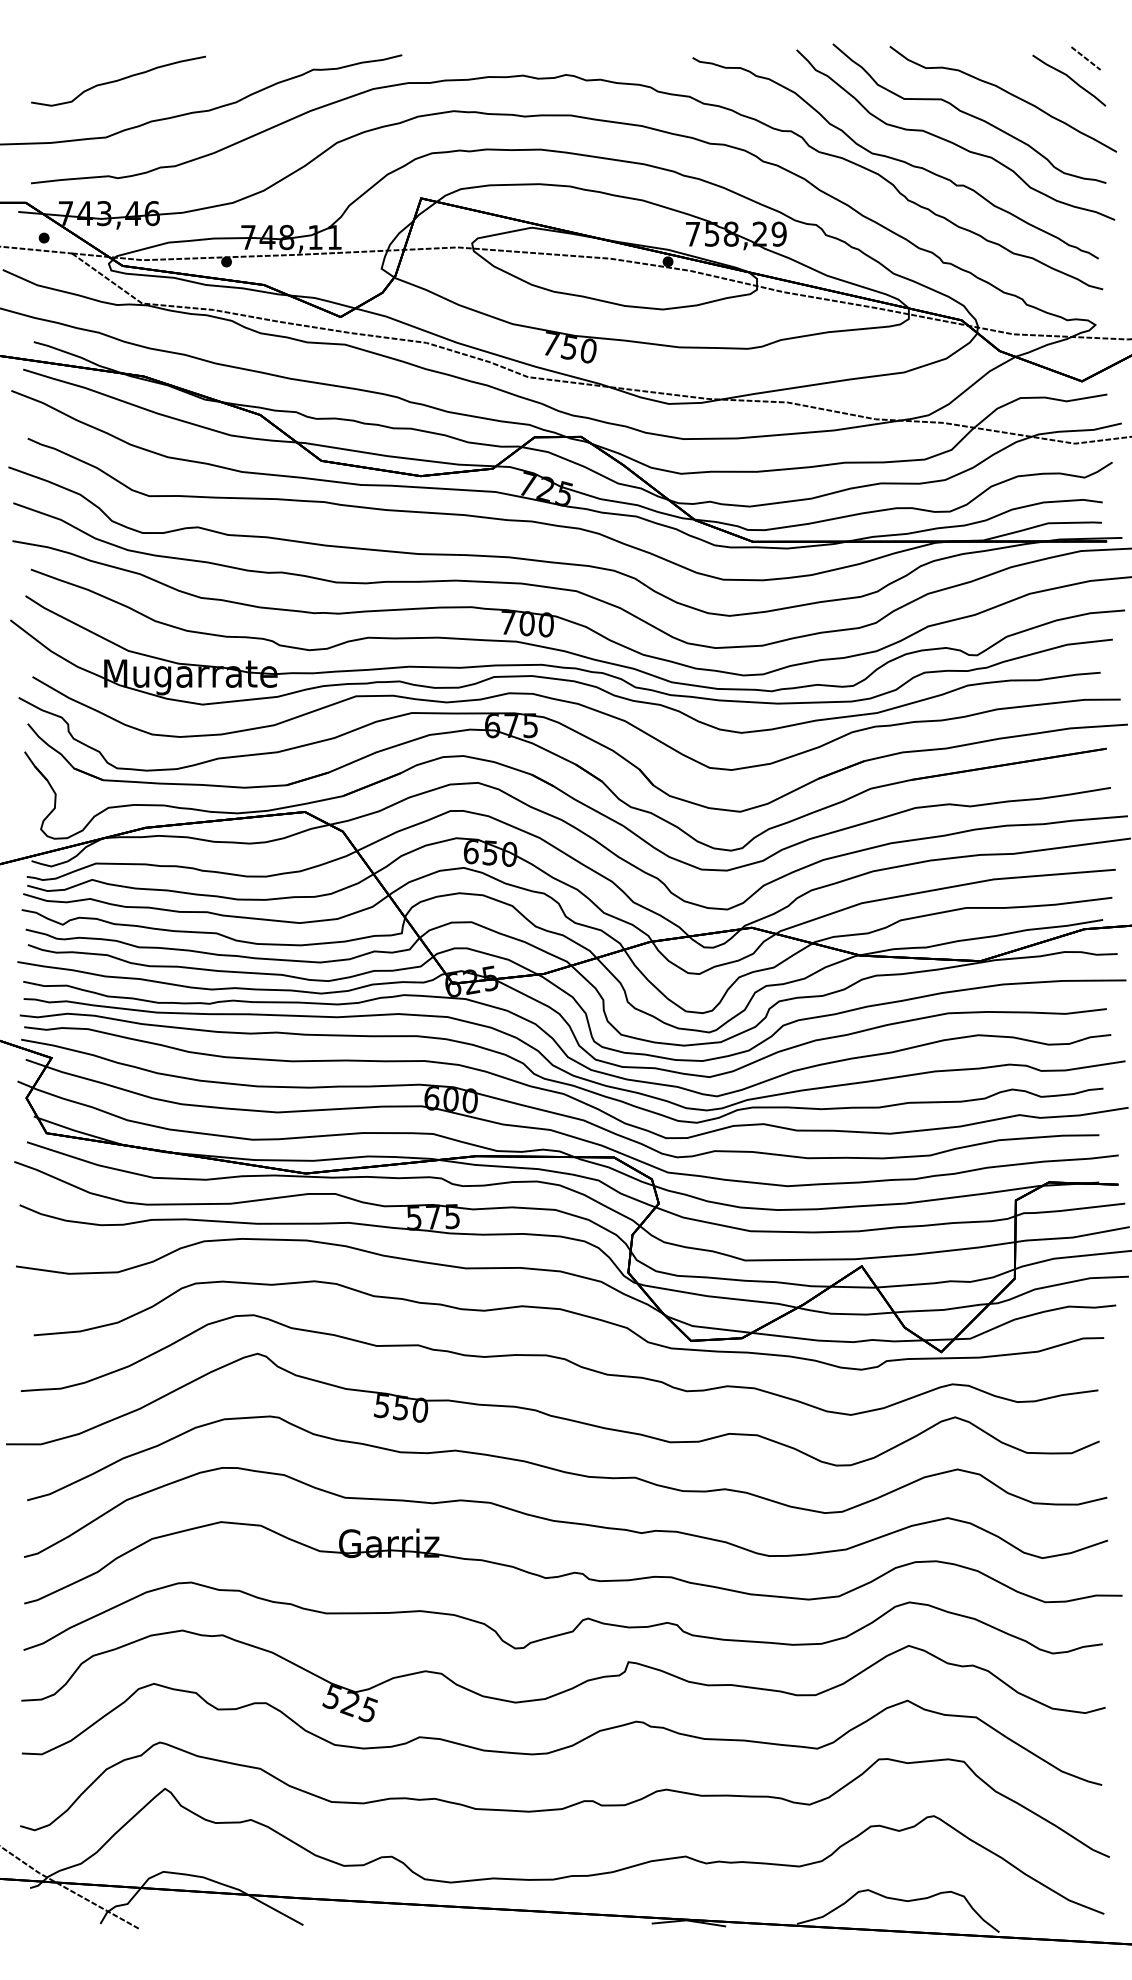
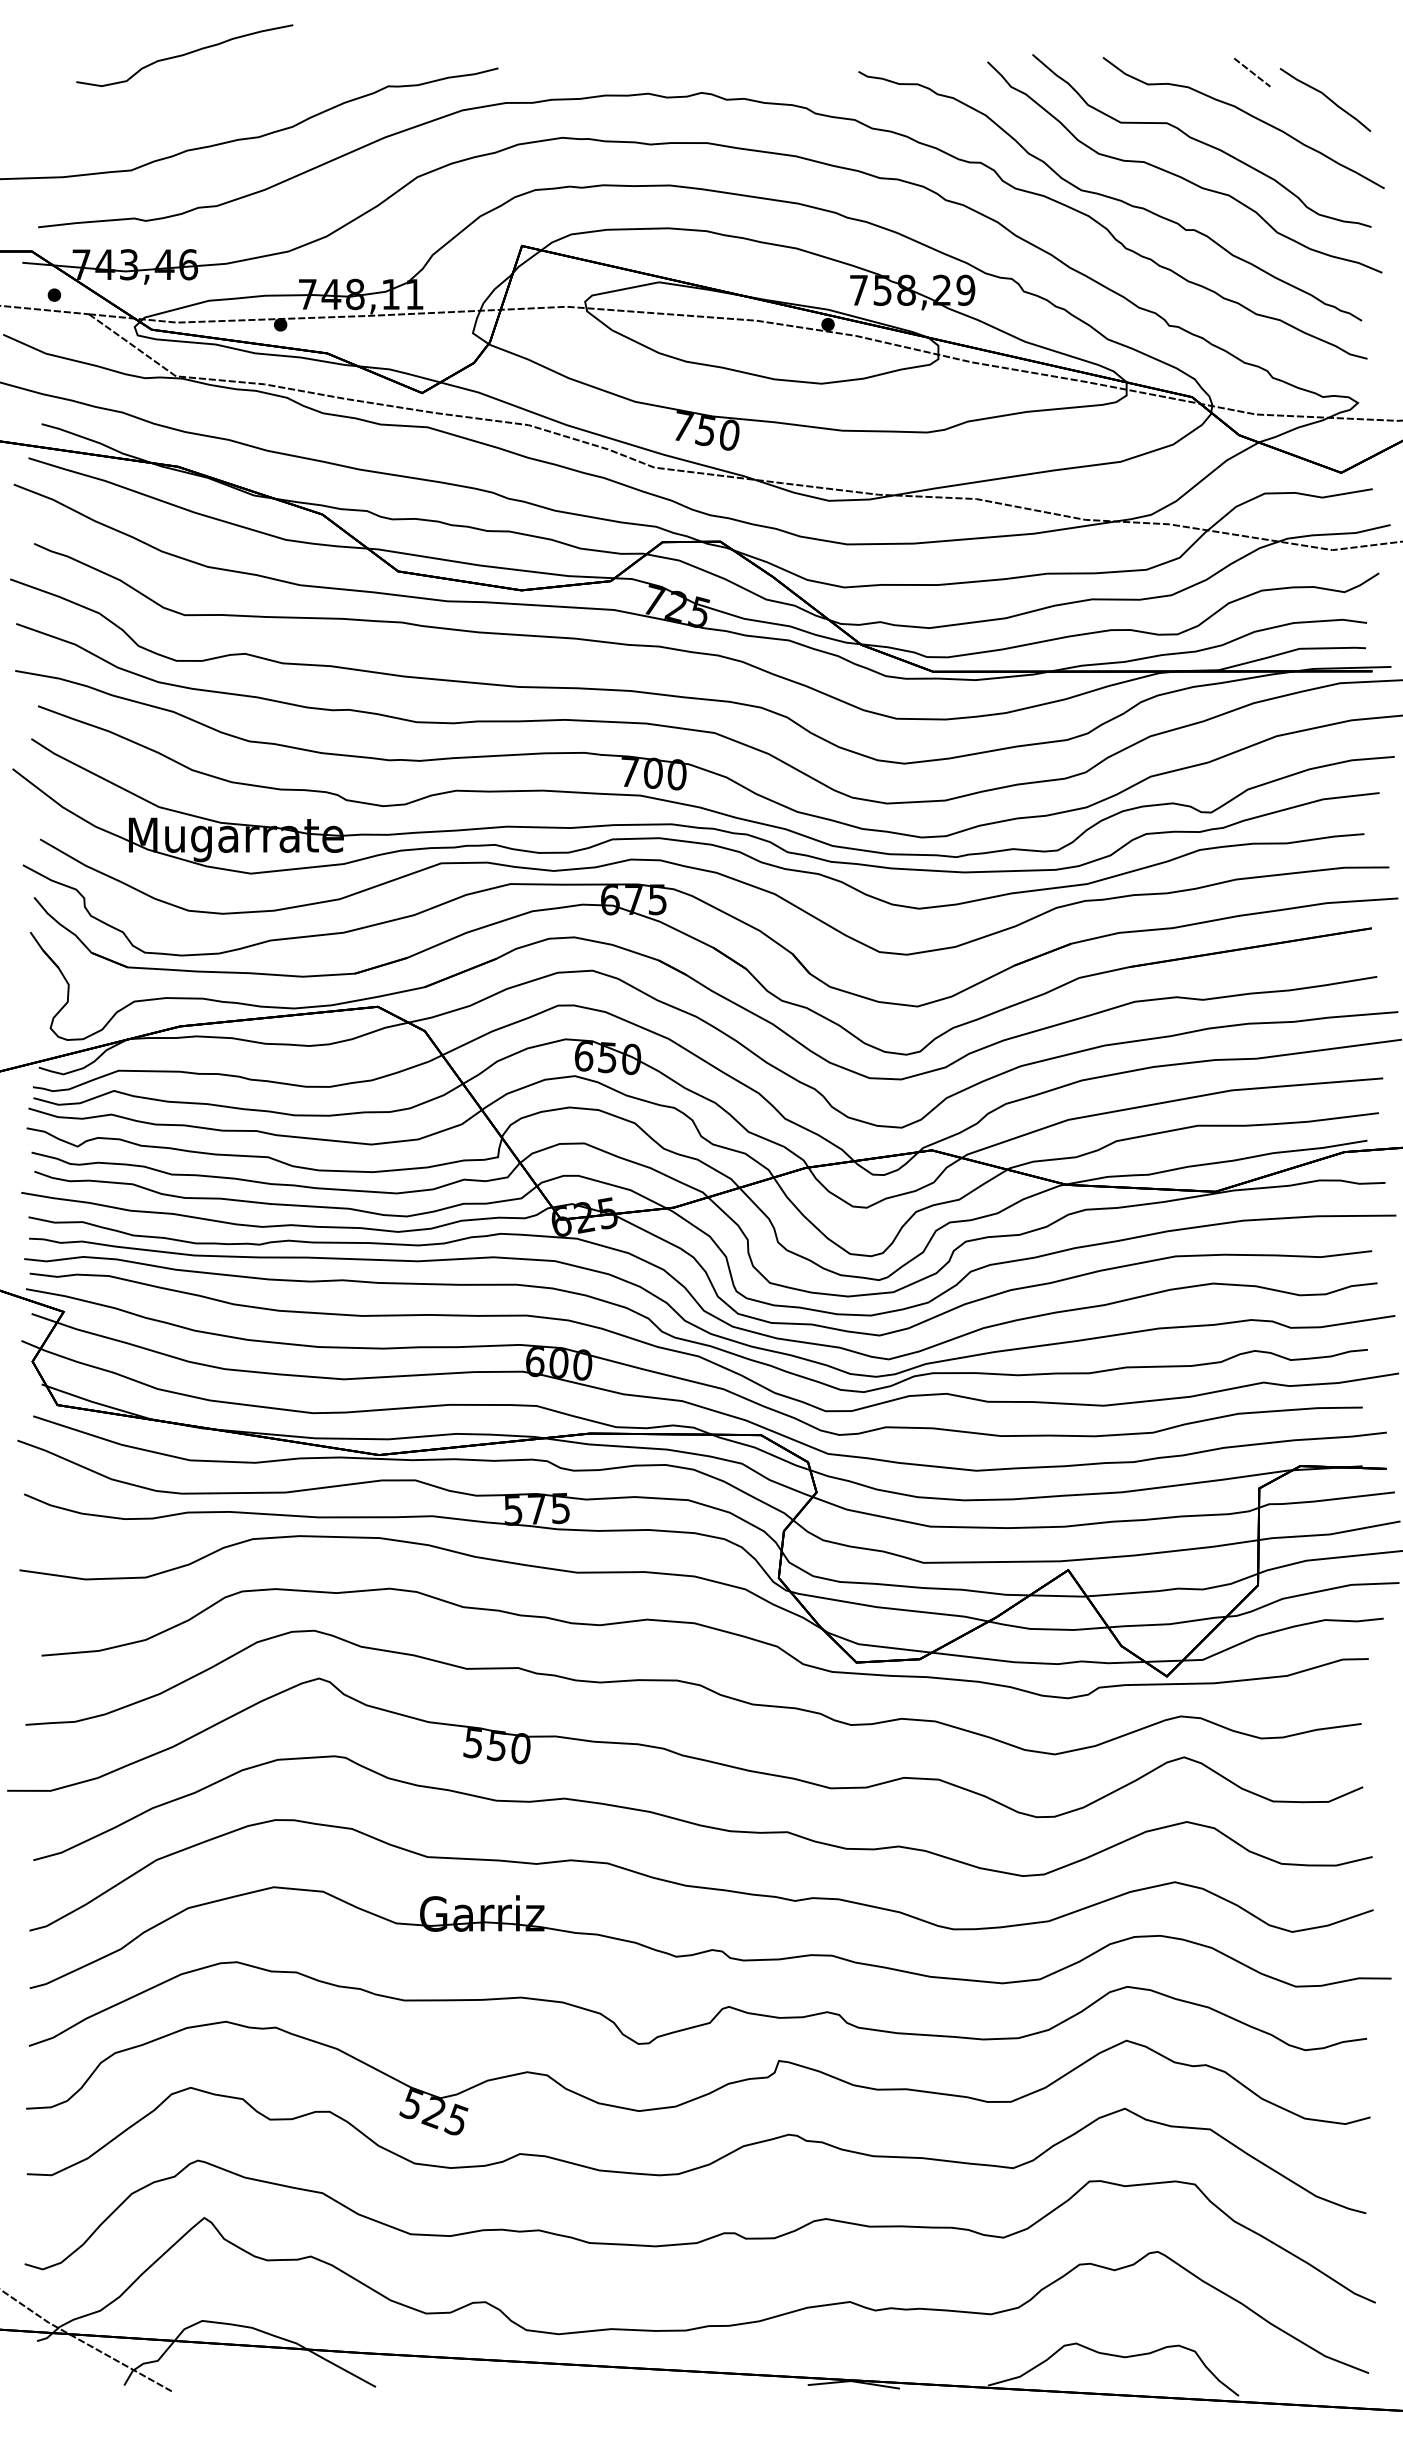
line: (1086, 58) -> (1252, 72), moved
curve: (118, 81) -> (184, 55), moved

